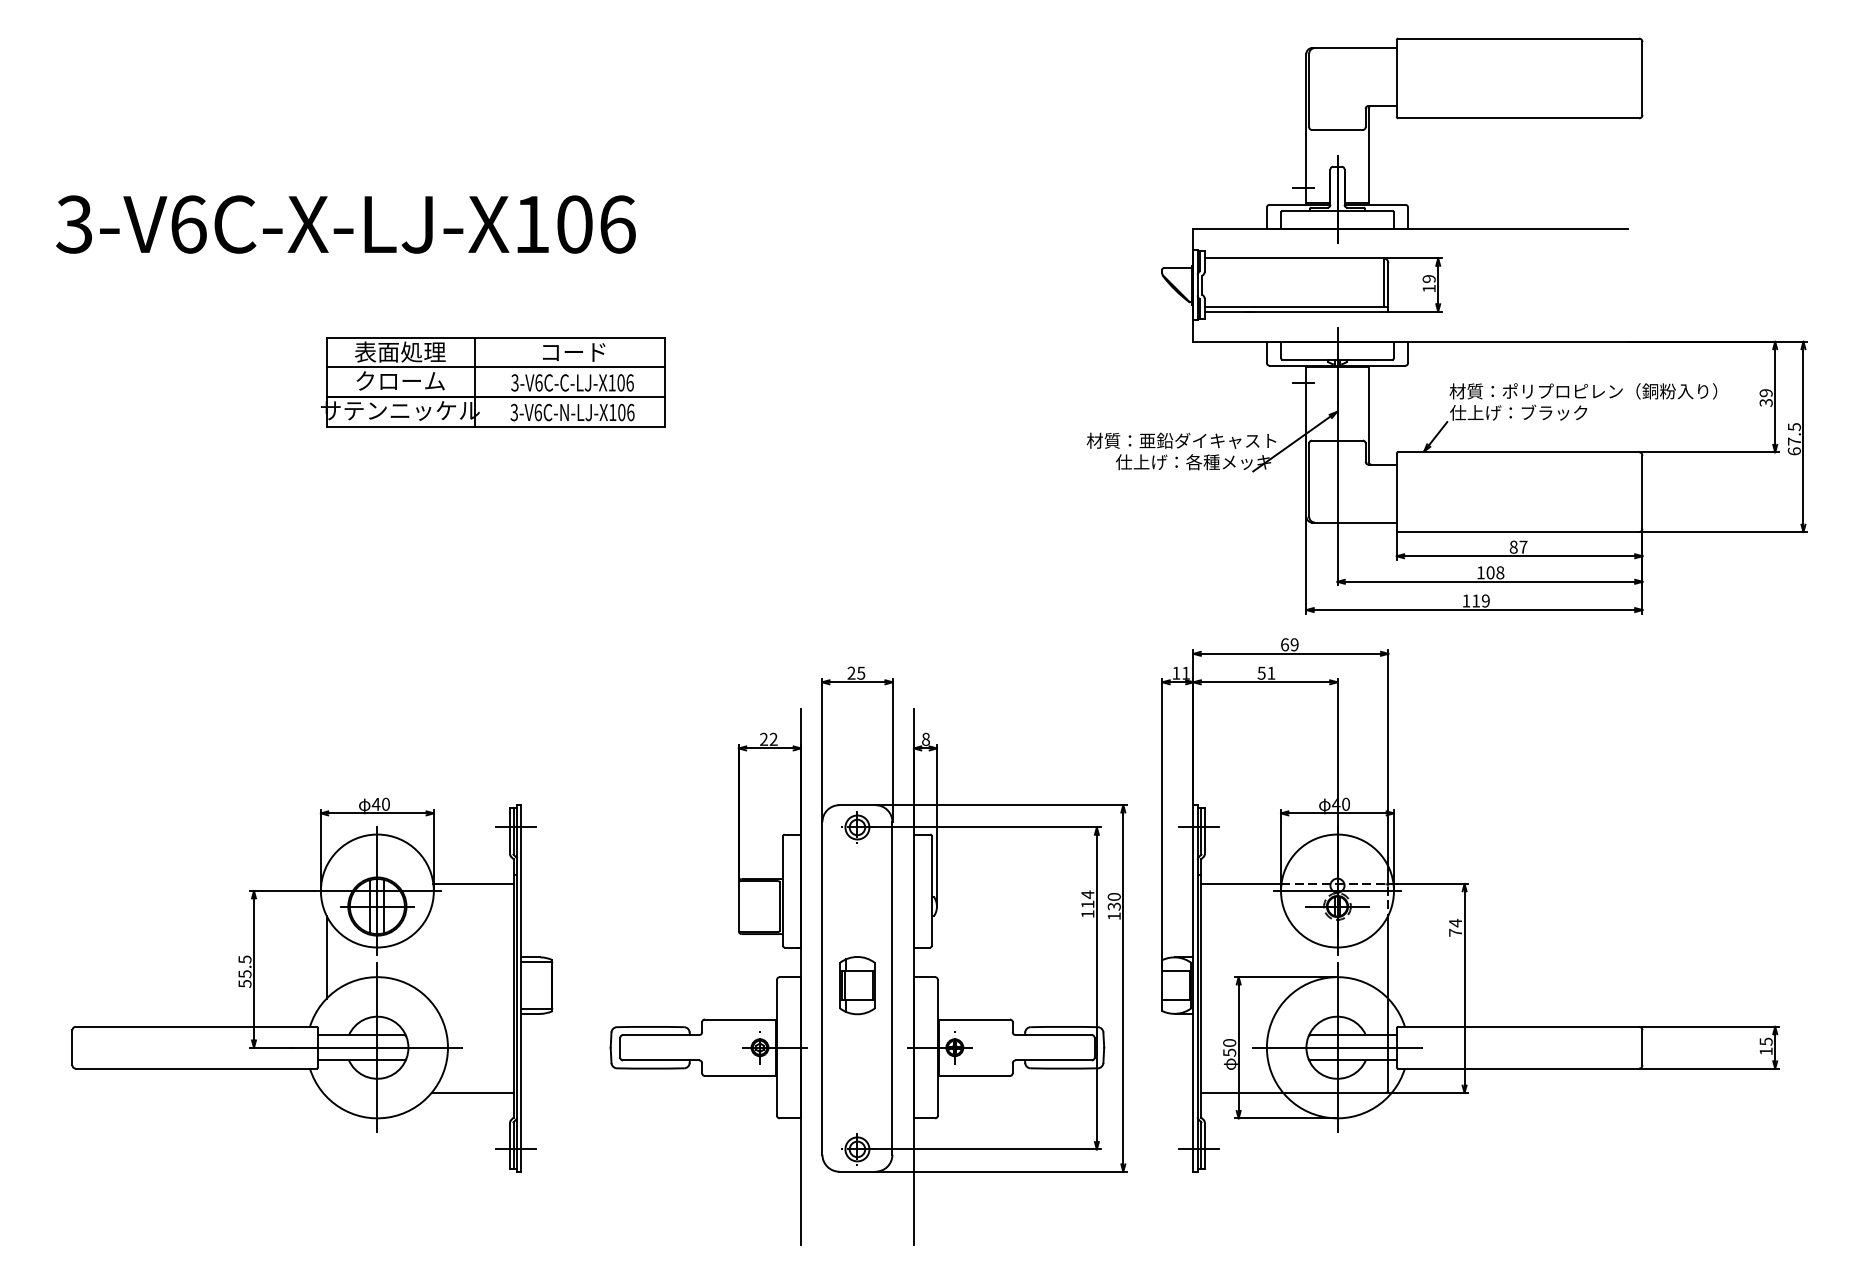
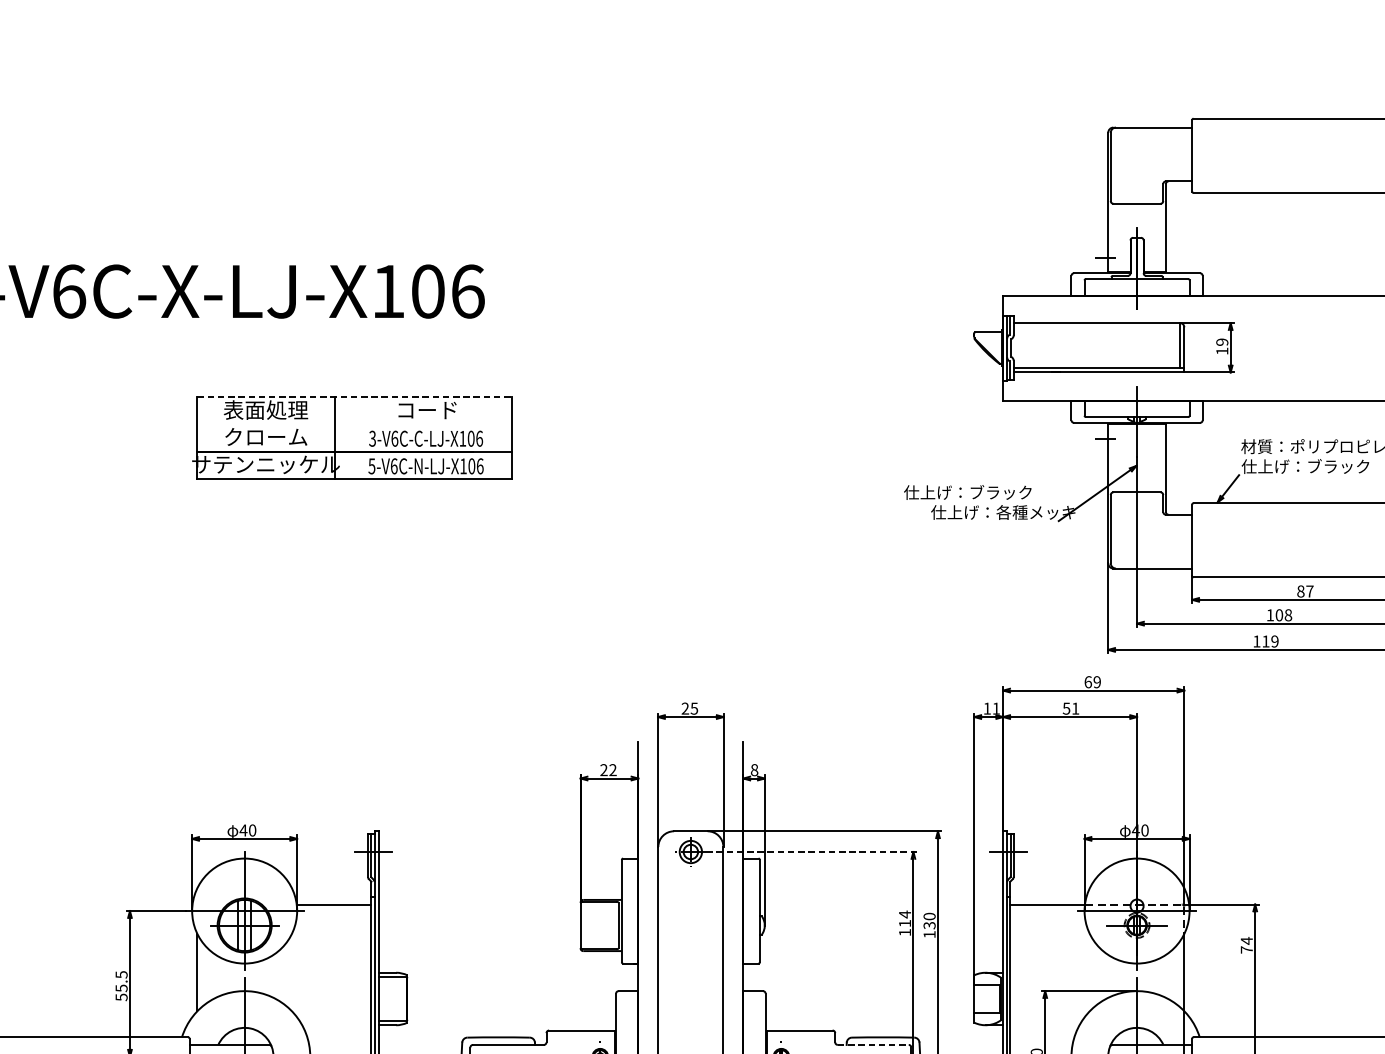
line: (496, 337) -> (355, 396), solid -> dashed
line: (495, 367) -> (354, 424), removed
text: (514, 411) -> (372, 465), 3-V6C-N-LJ-X106 -> 5-V6C-N-LJ-X106
text: (1181, 440) -> (992, 492), 材質：亜鉛ダイキャスト -> 仕上げ：ブラック
line: (987, 827) -> (811, 852), solid -> dashed
part: (857, 985) -> (690, 998), removed
line: (1054, 1035) -> (874, 1045), solid -> dashed

